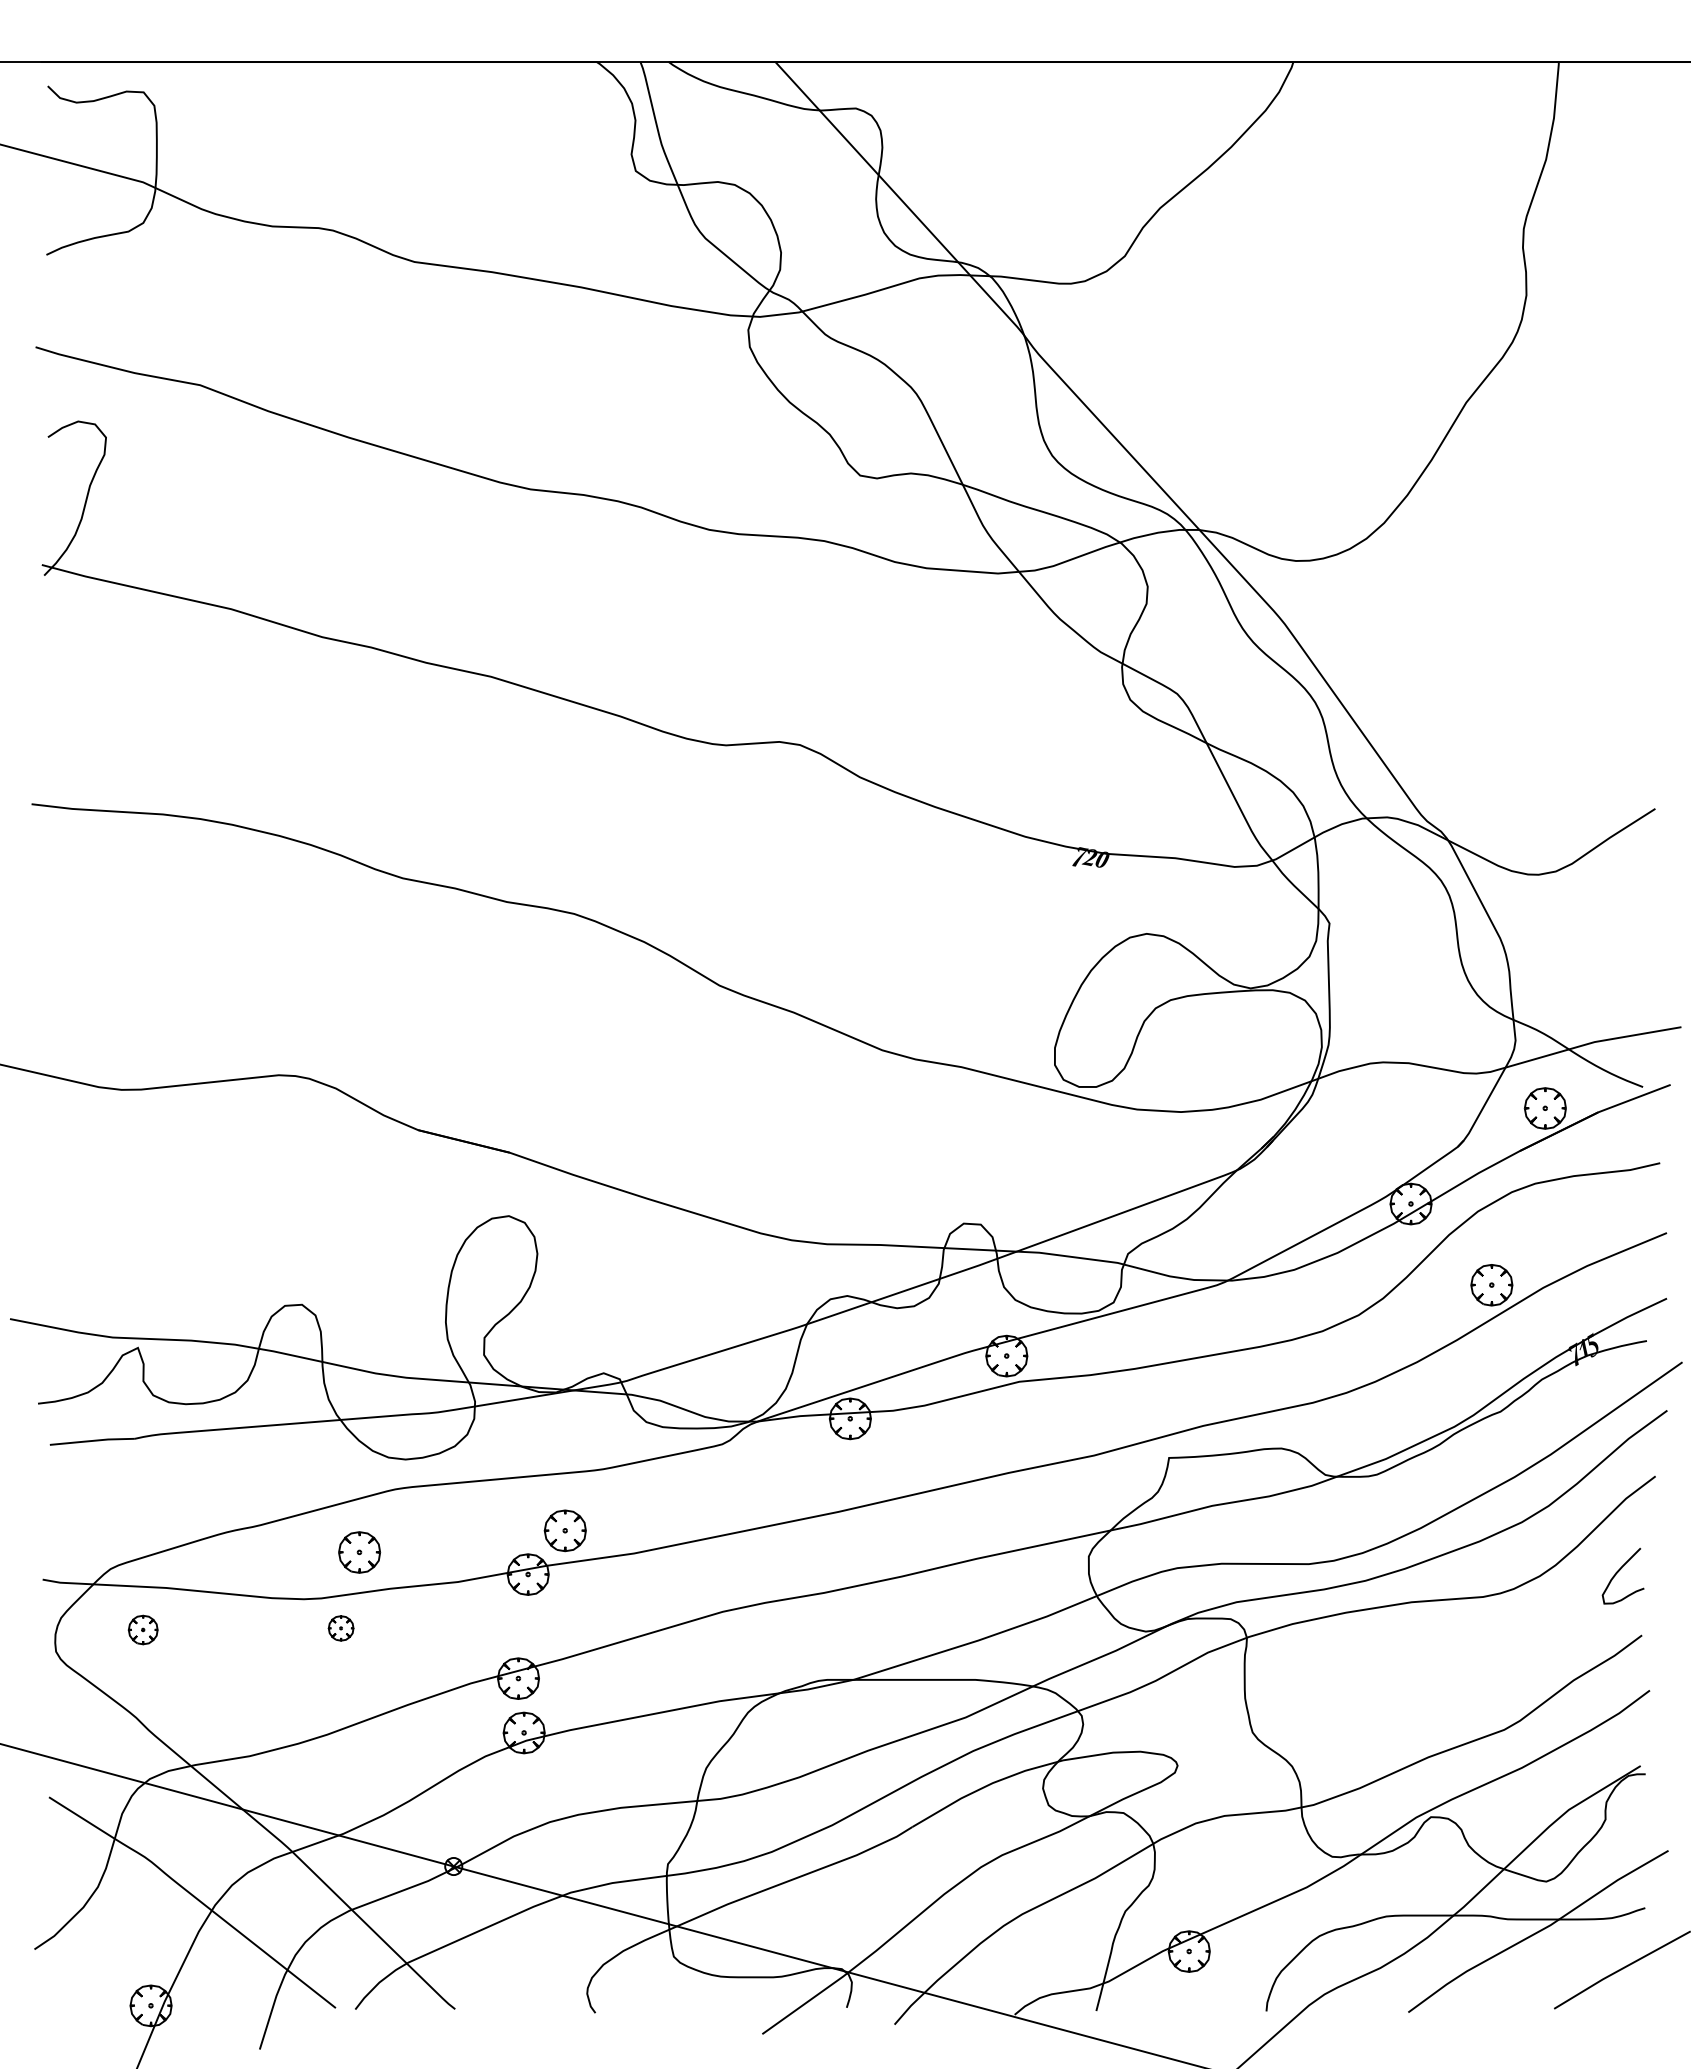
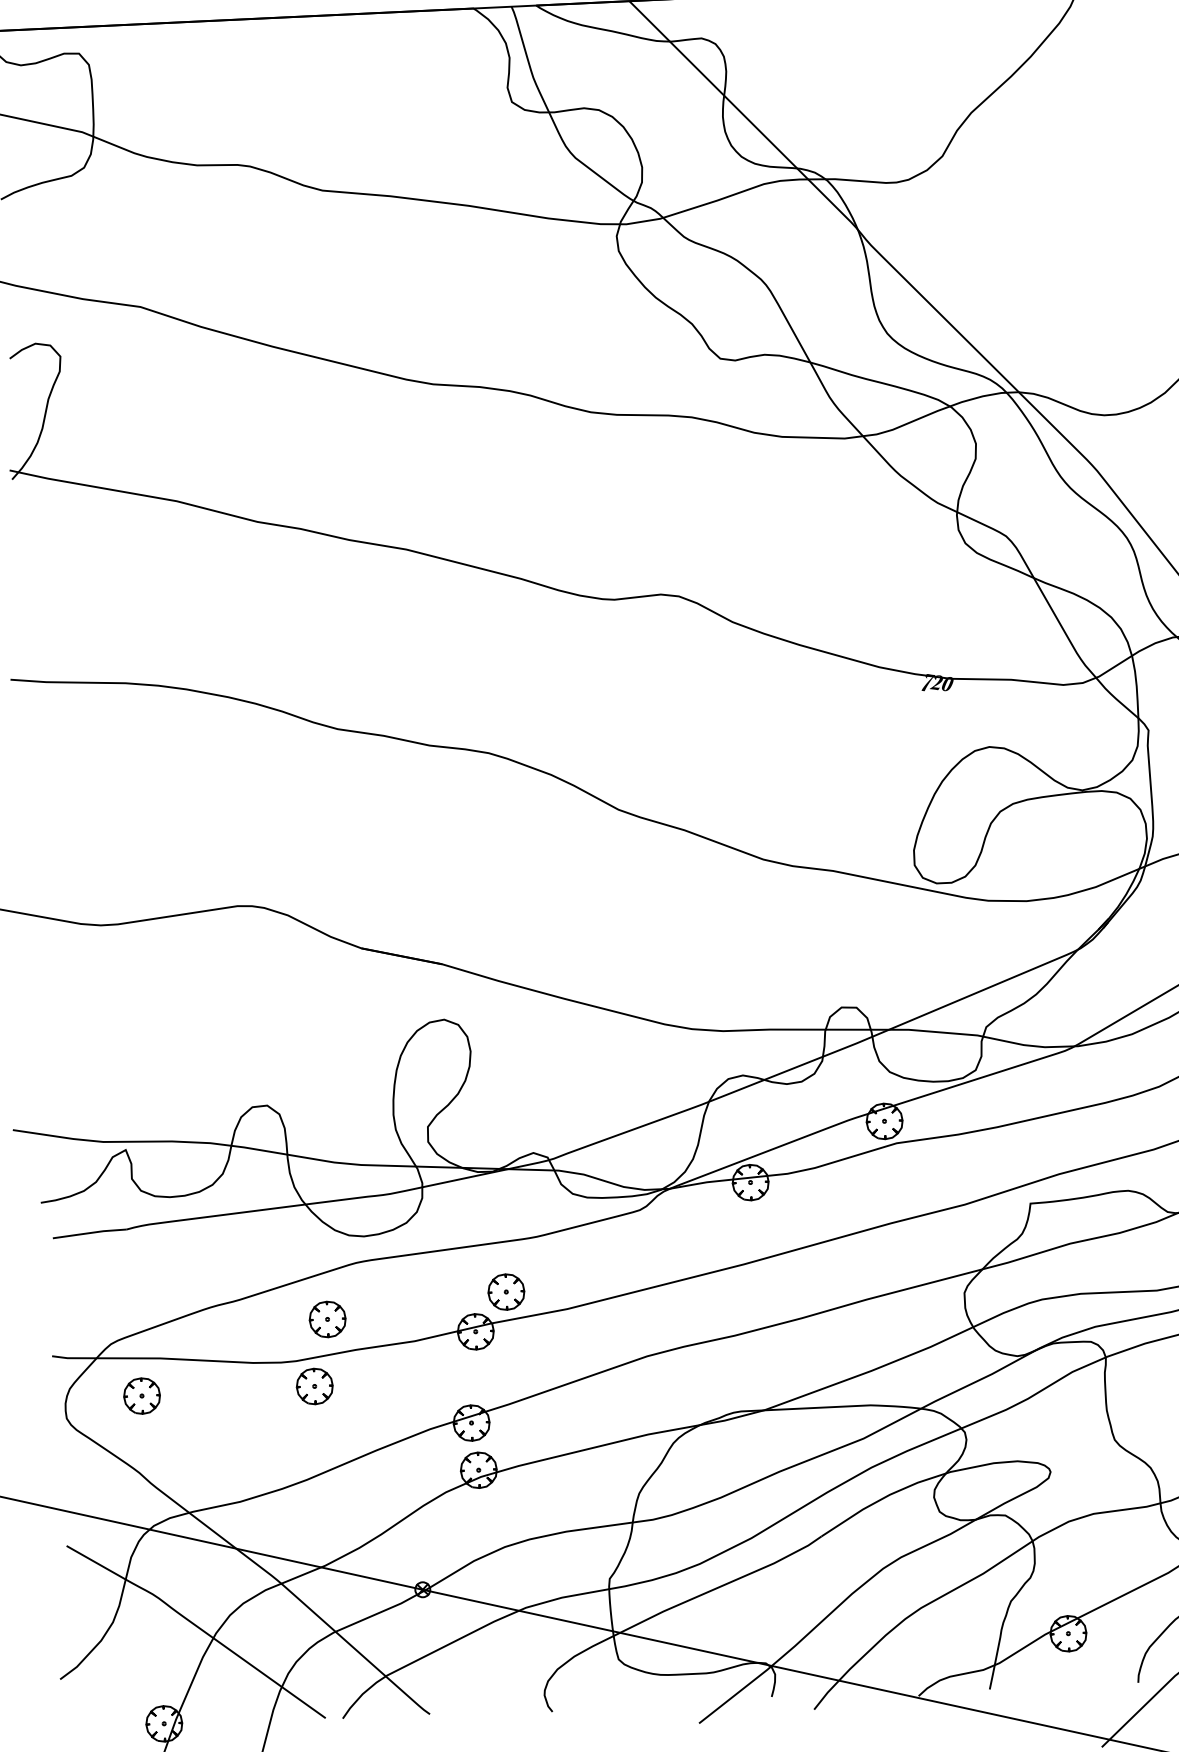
part: (340, 1628) -> (314, 1386), size x1.67
part: (142, 1629) -> (141, 1395), size x1.43

